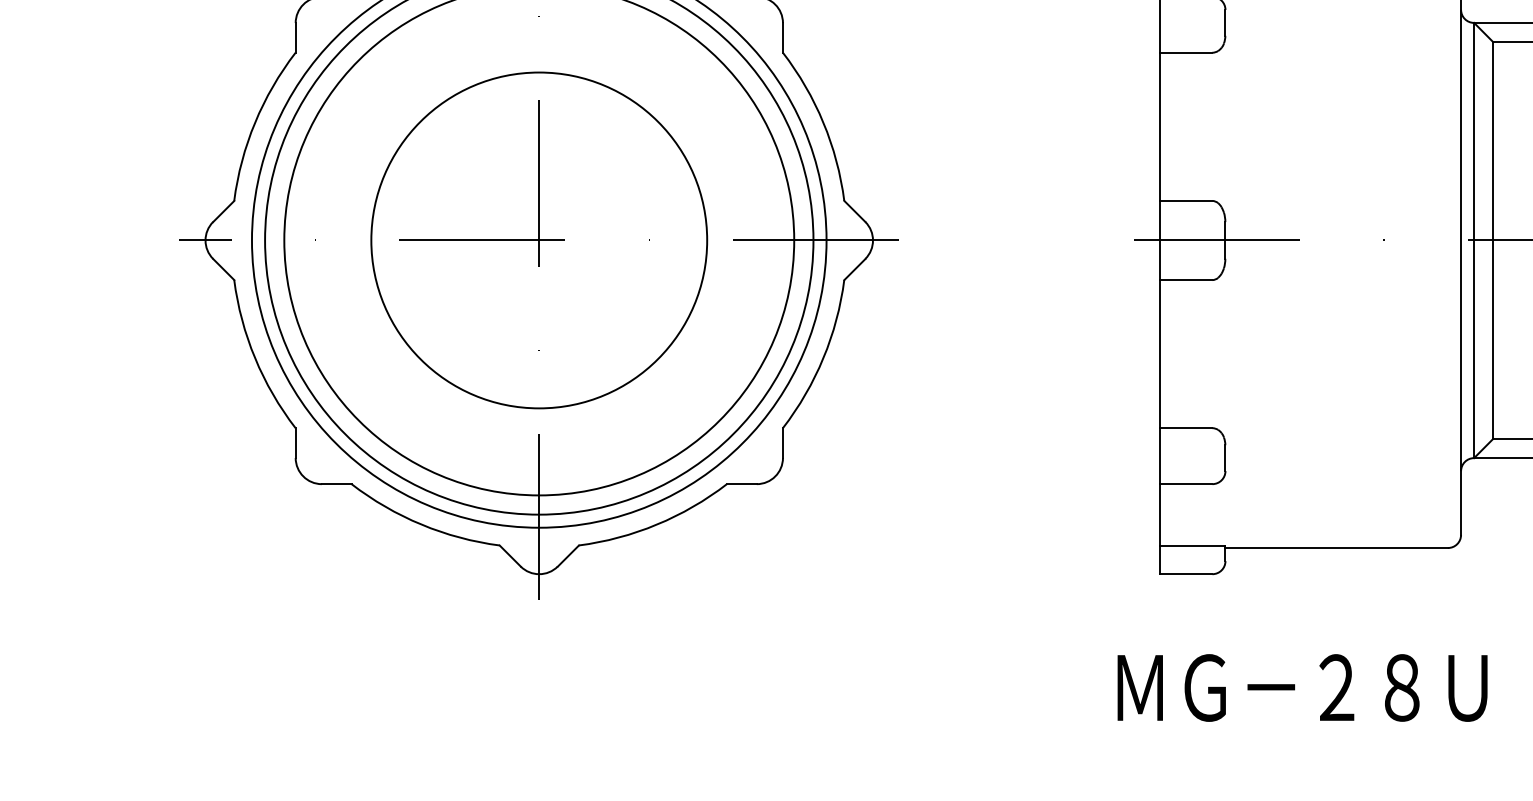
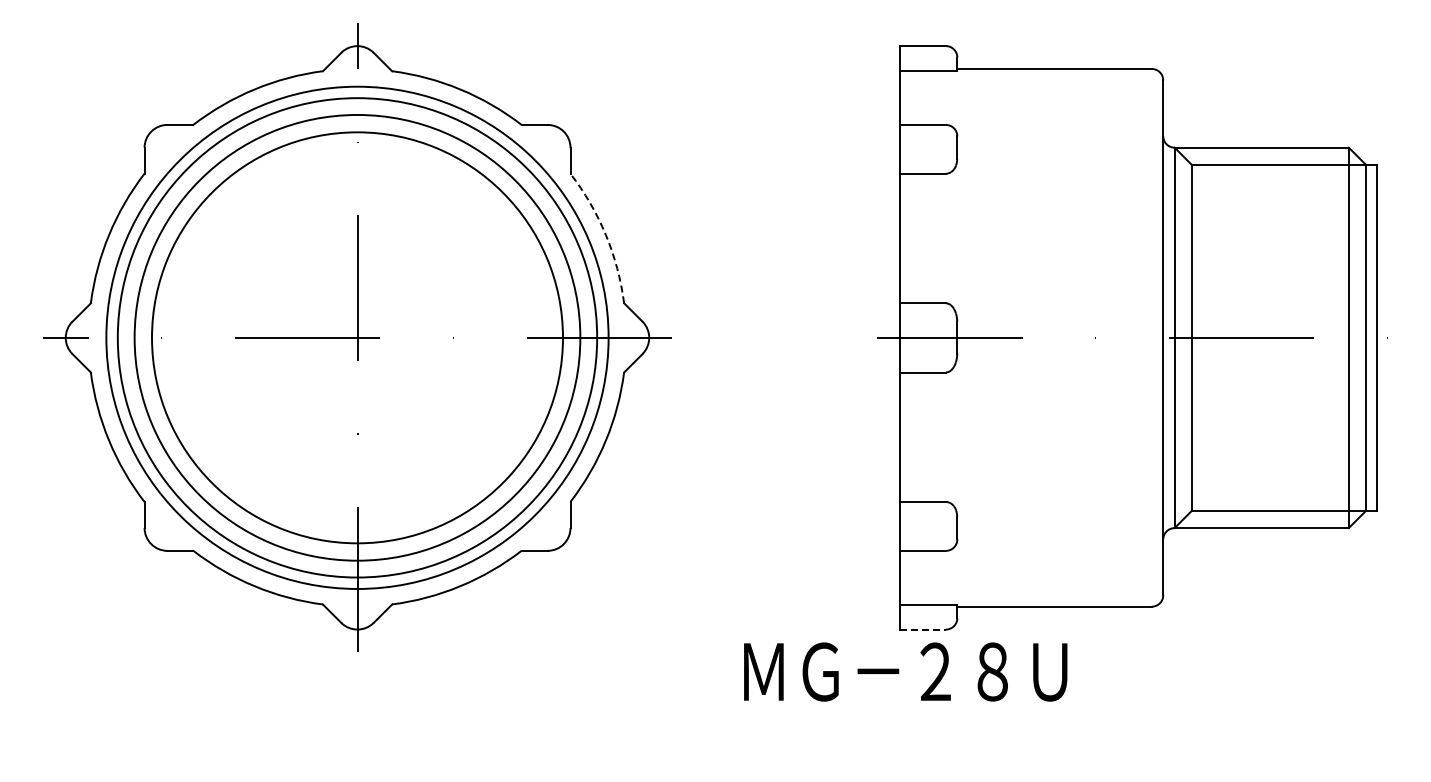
arc: (822, 122) -> (605, 234), solid -> dashed
circle: (539, 240) -> (357, 337), size x1.4
line: (1186, 574) -> (923, 629), solid -> dashed
text: (1302, 687) -> (905, 671), moved

